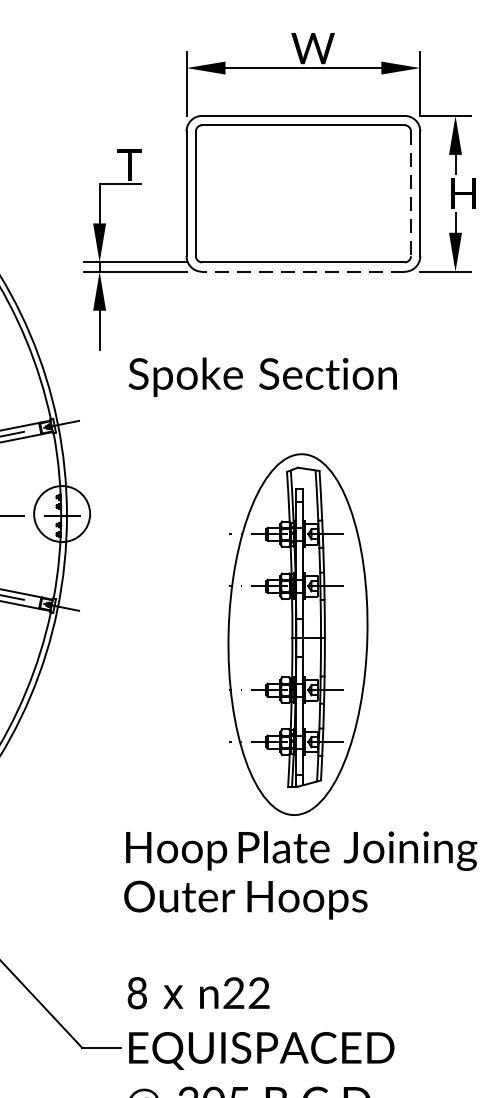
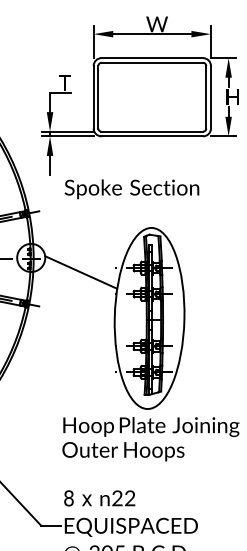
line: (411, 194) -> (206, 97), dashed -> solid
line: (303, 272) -> (152, 136), dashed -> solid
line: (162, 543) -> (81, 272), added

